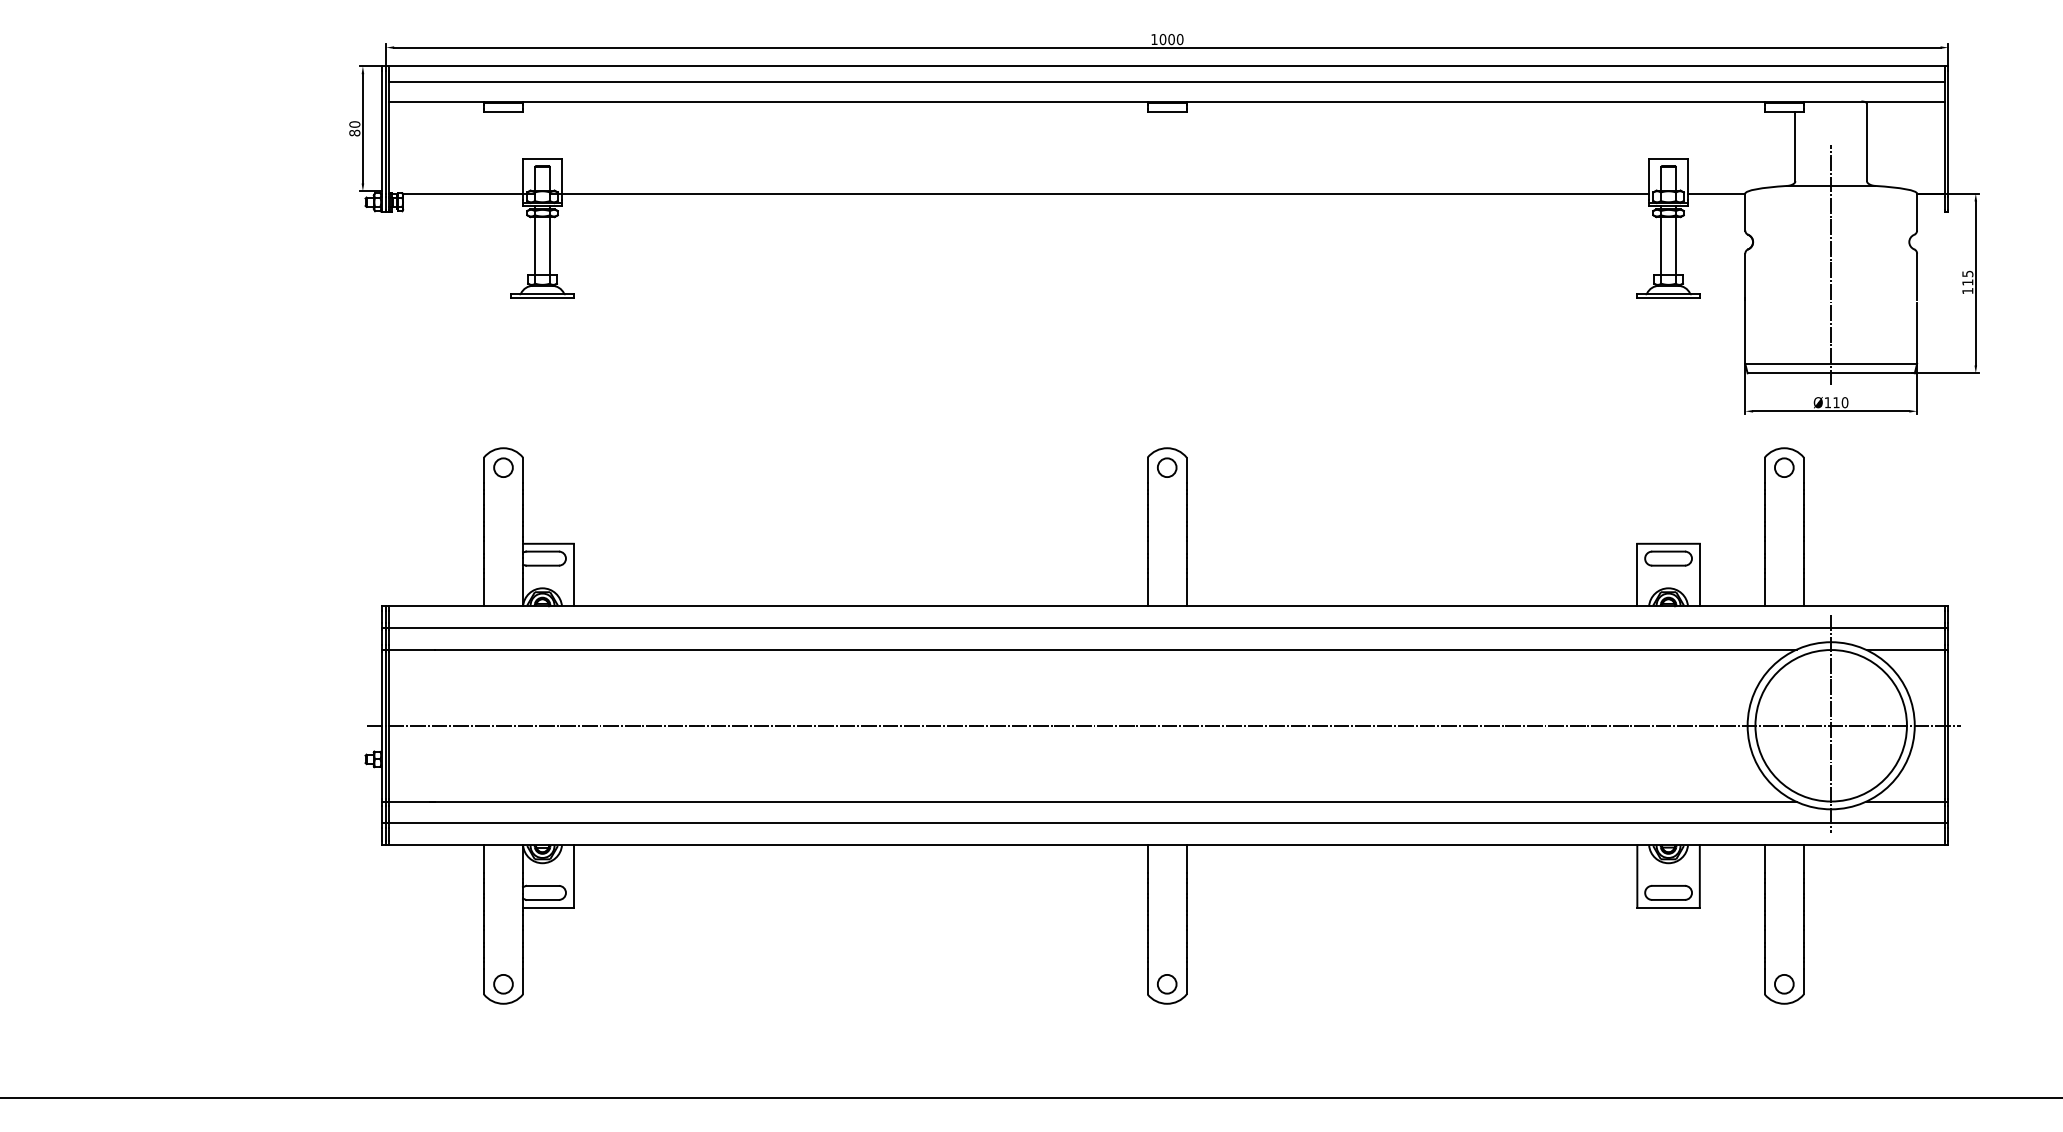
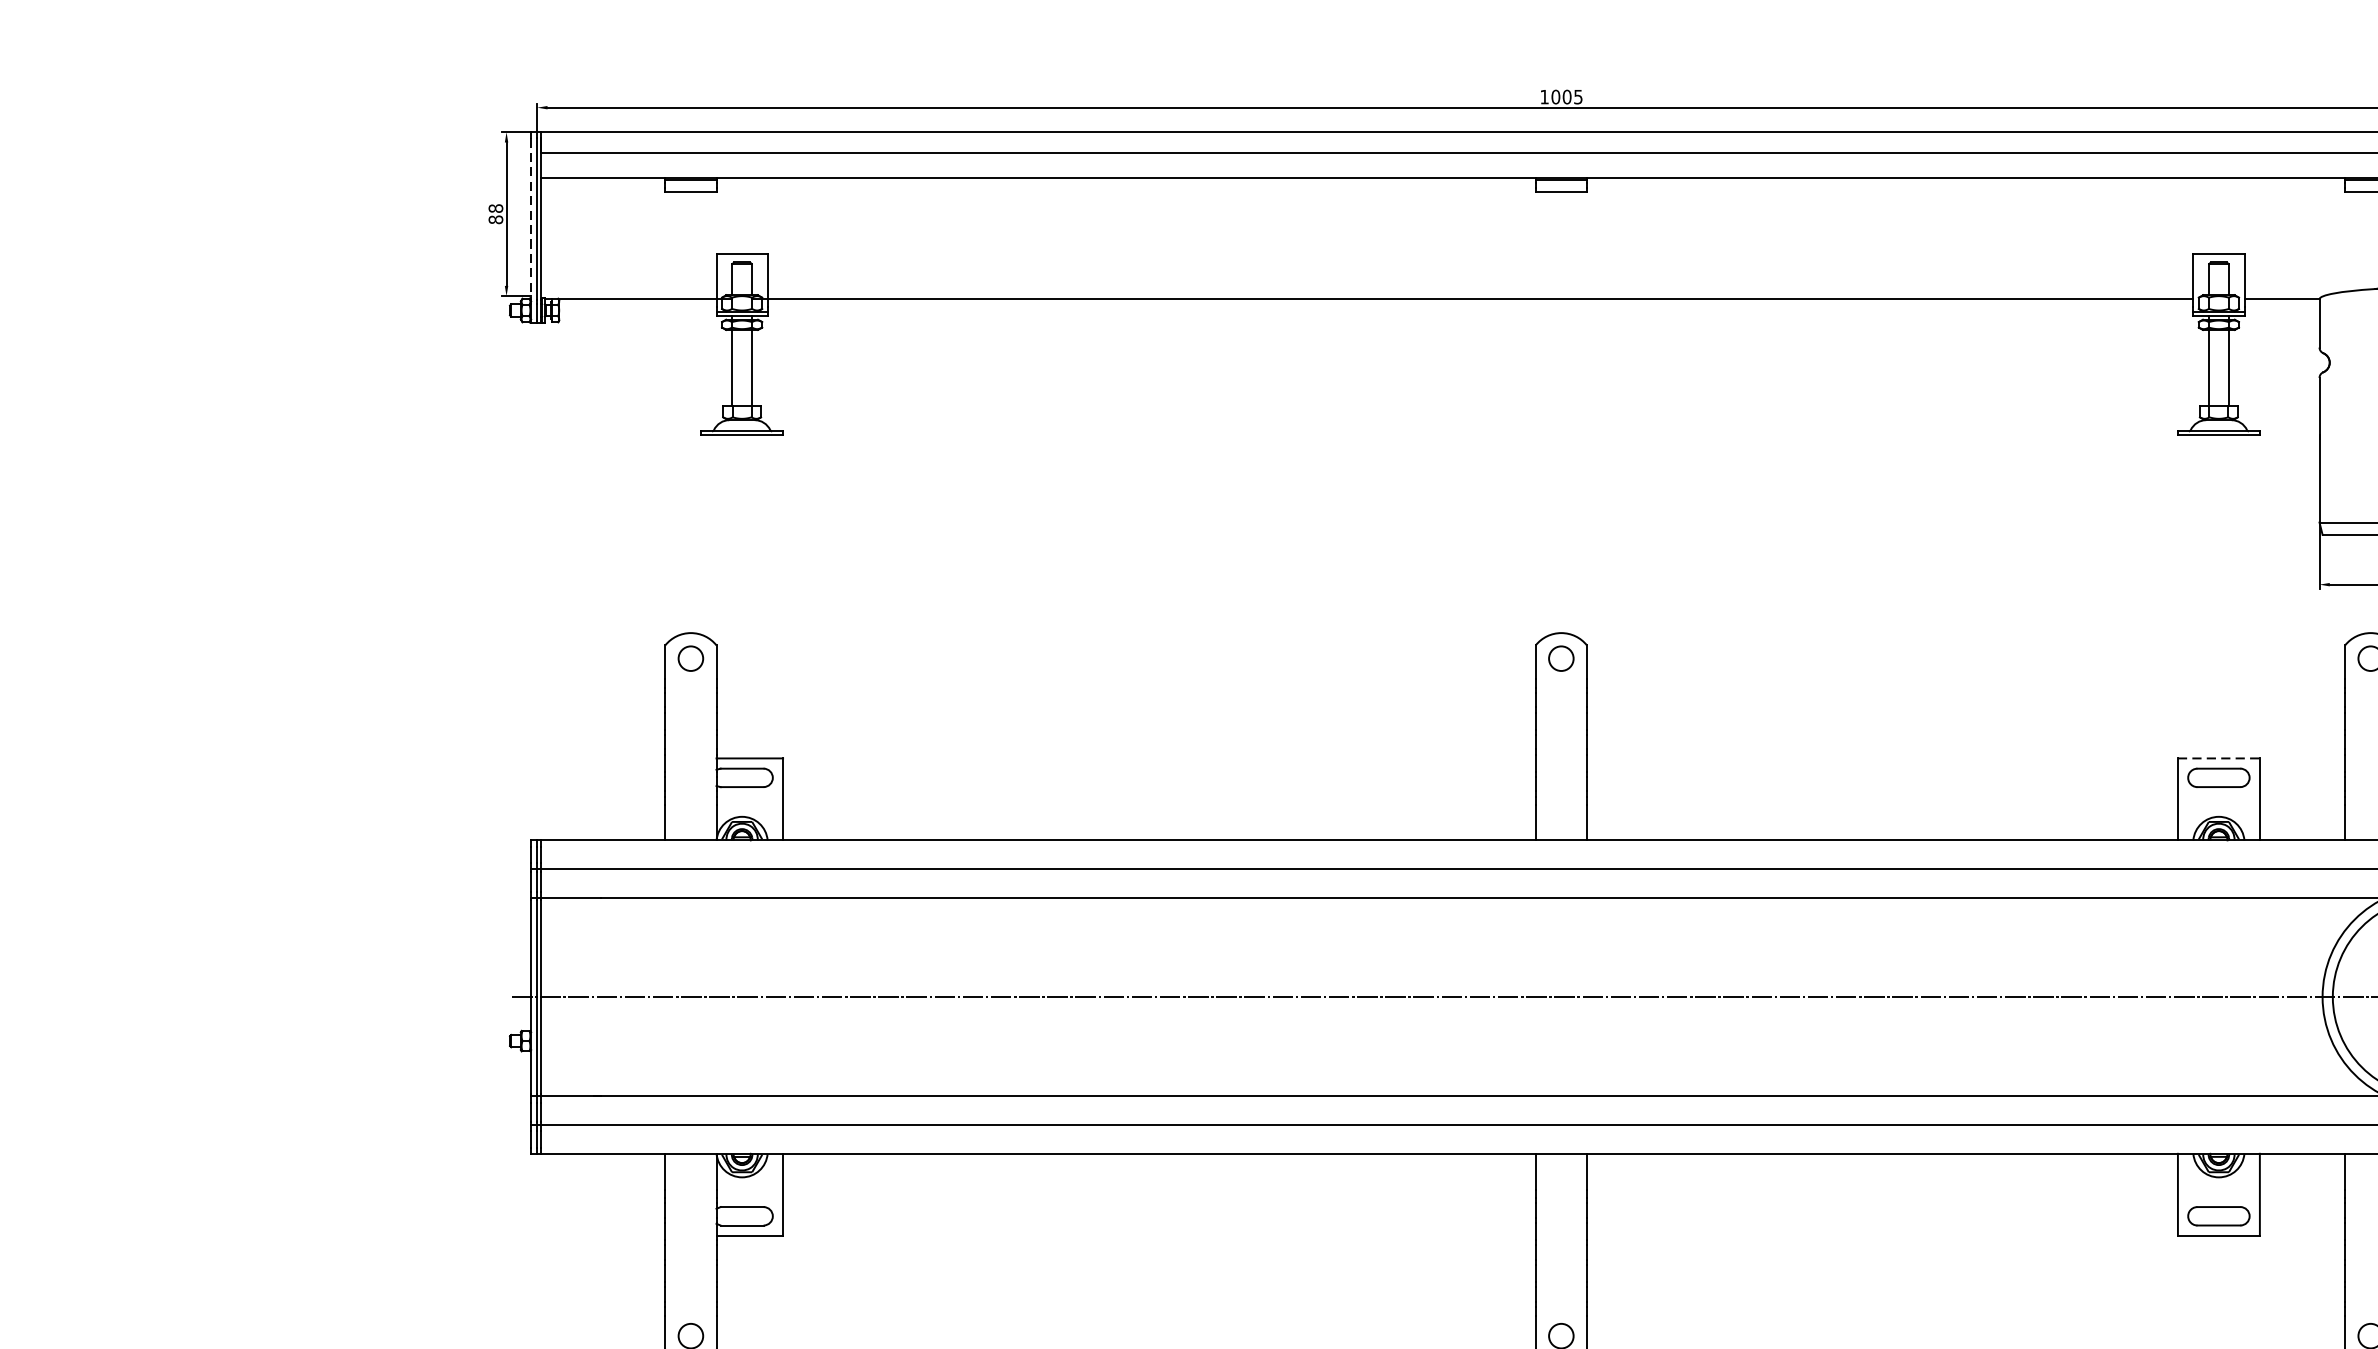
text: (1179, 39) -> (1577, 97), 1000 -> 1005
text: (354, 124) -> (495, 208), 80 -> 88
line: (381, 132) -> (530, 219), solid -> dashed
line: (1669, 543) -> (2220, 758), solid -> dashed

